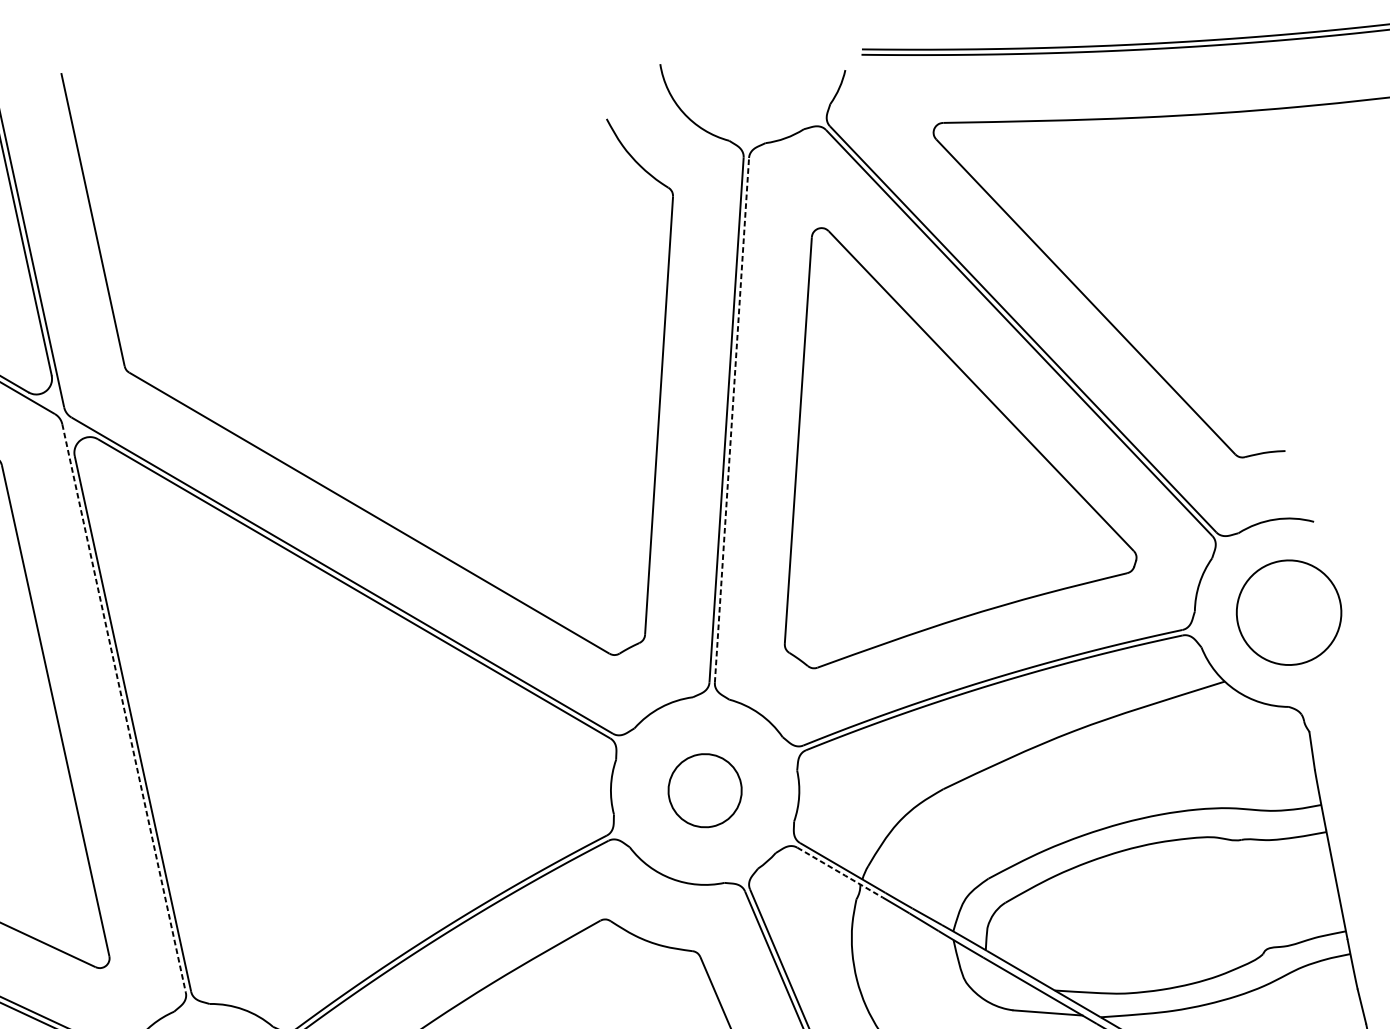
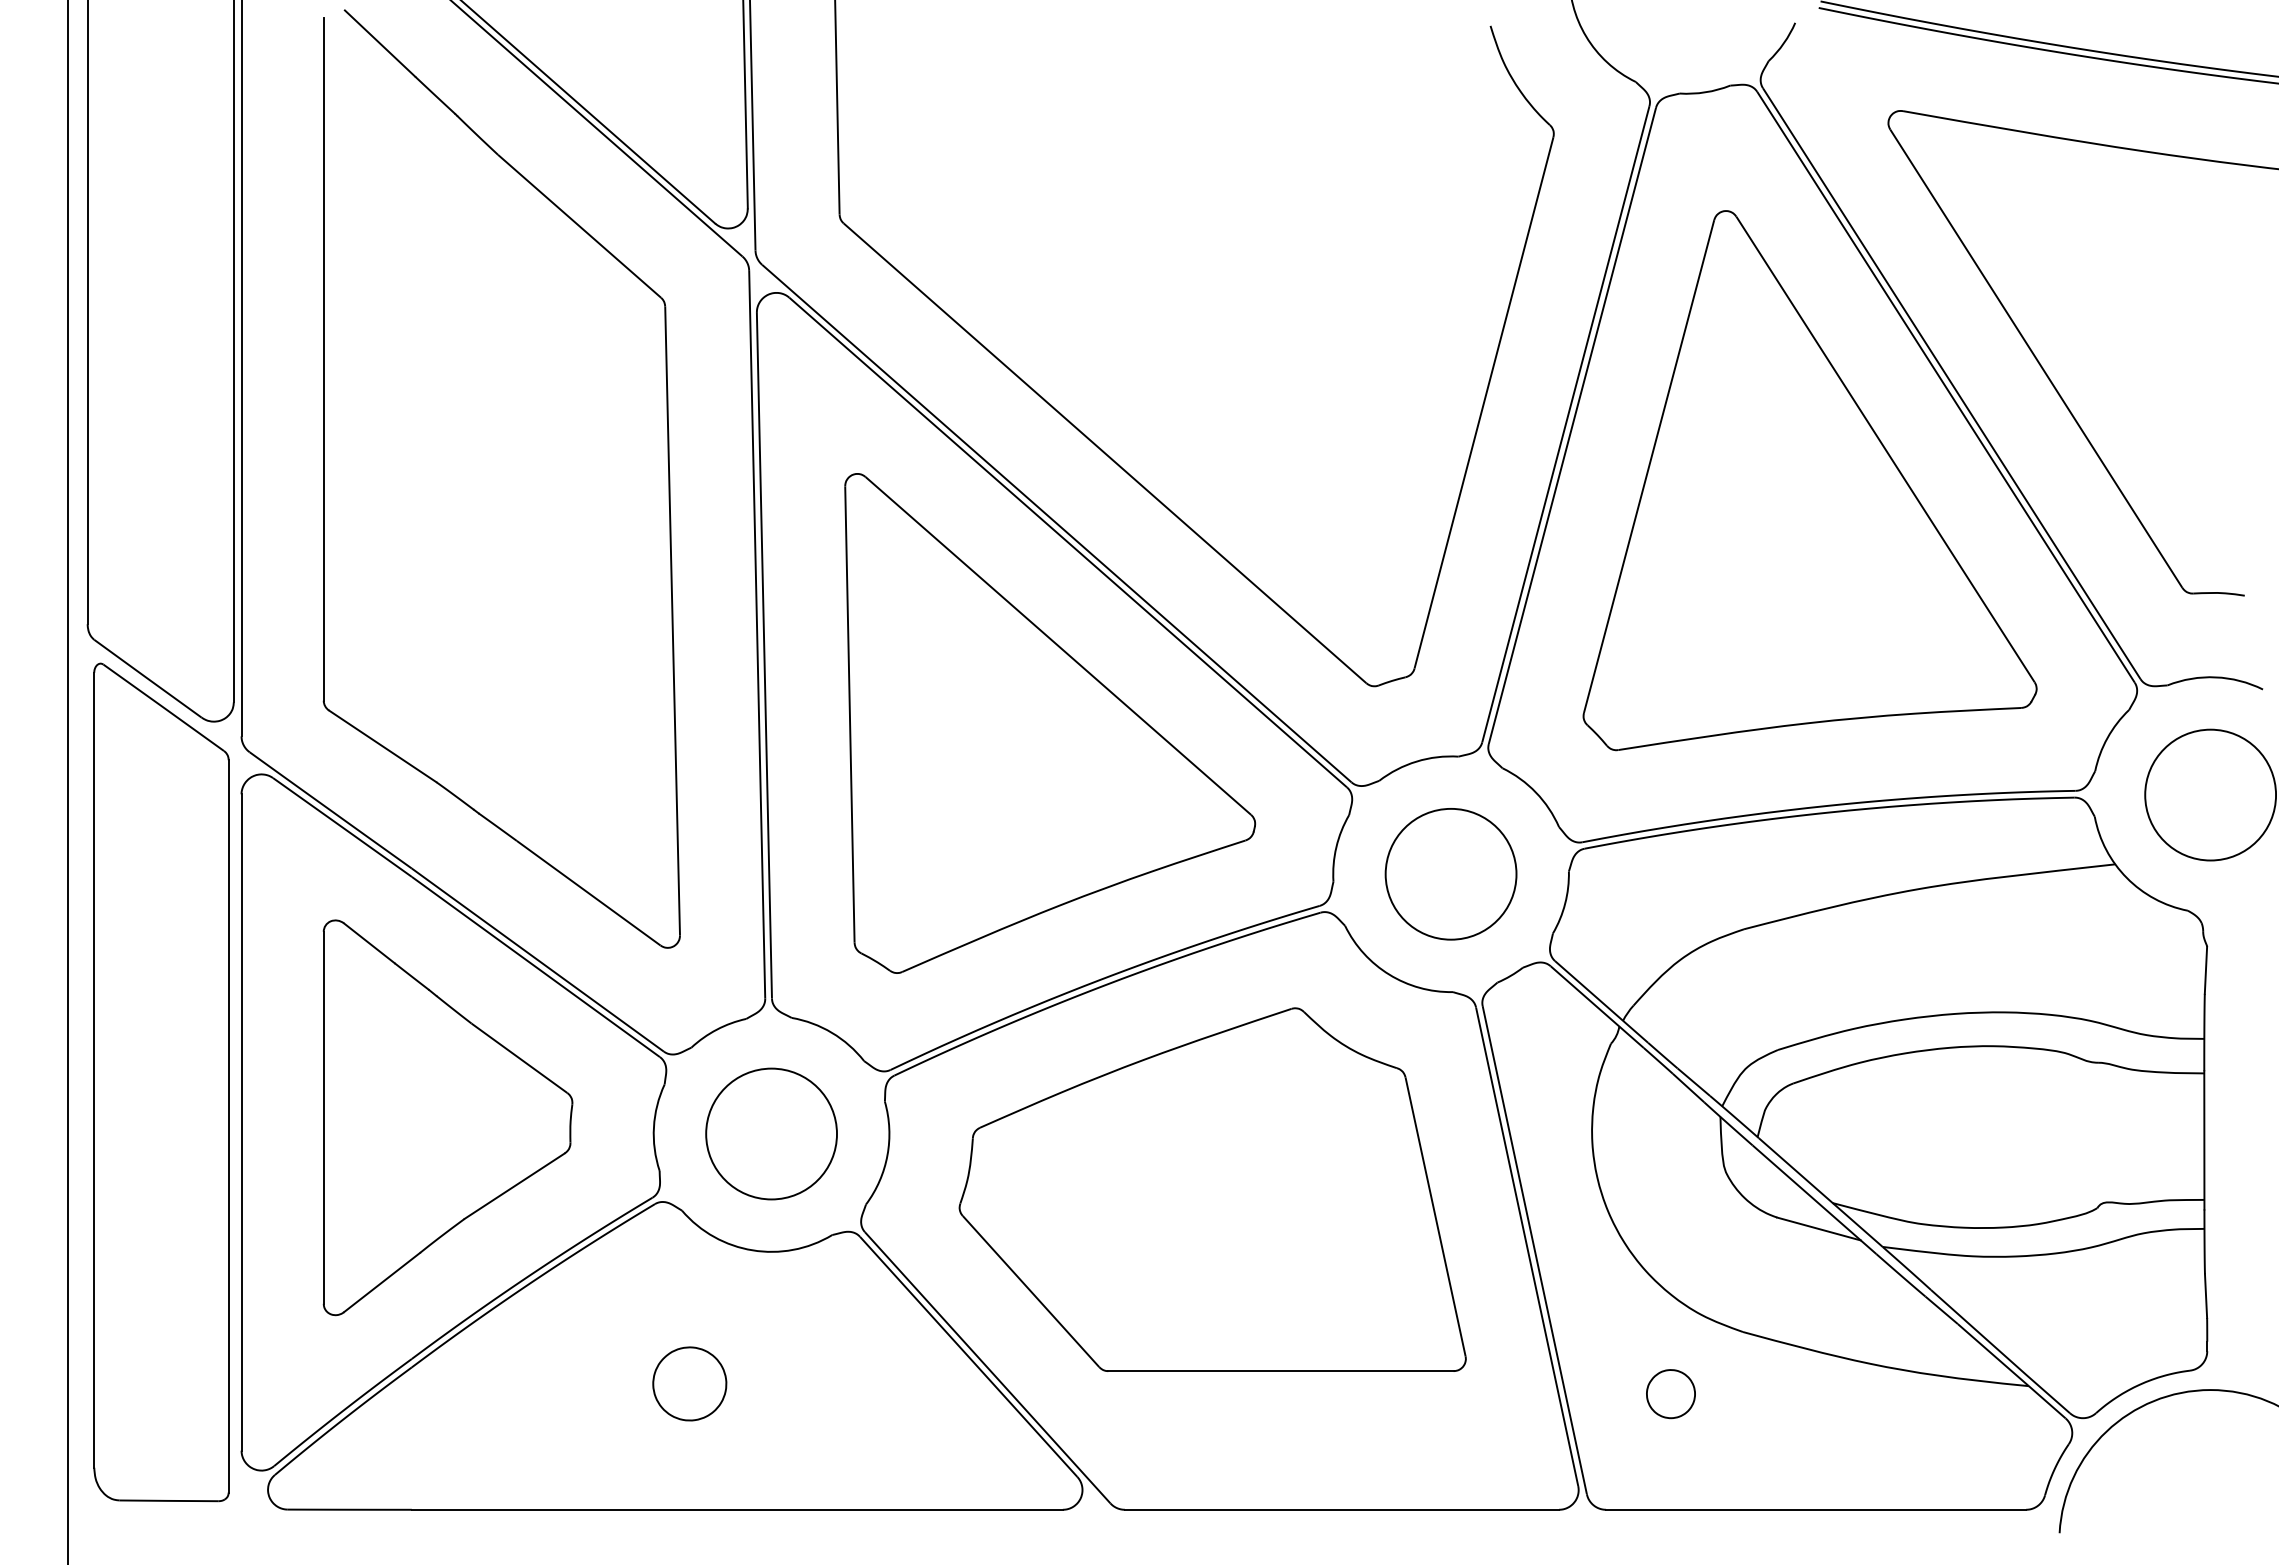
line: (731, 420) -> (1572, 425), dashed -> solid
line: (124, 709) -> (757, 635), dashed -> solid
part: (367, 733) -> (1050, 723), added
circle: (704, 790) -> (1450, 873), size x1.43
line: (840, 872) -> (1597, 1007), dashed -> solid

